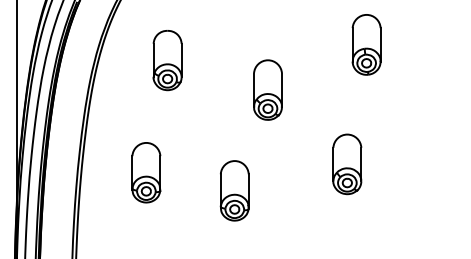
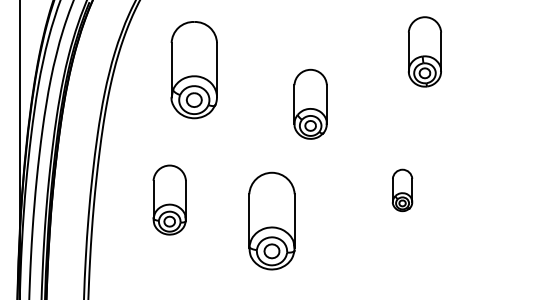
part: (167, 60) -> (194, 69), size x1.4
part: (347, 164) -> (402, 190), size x0.6
part: (235, 190) -> (272, 220), size x1.4

